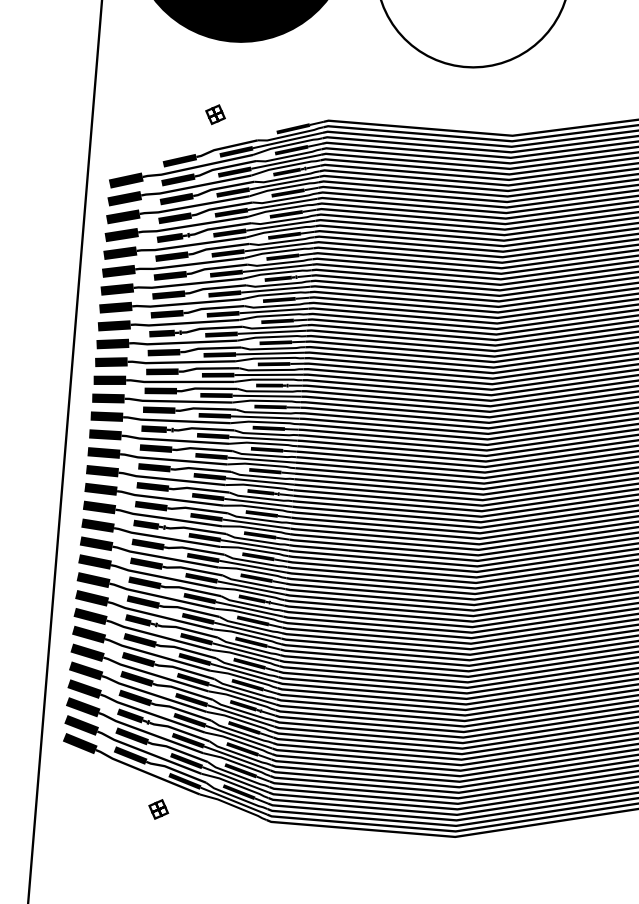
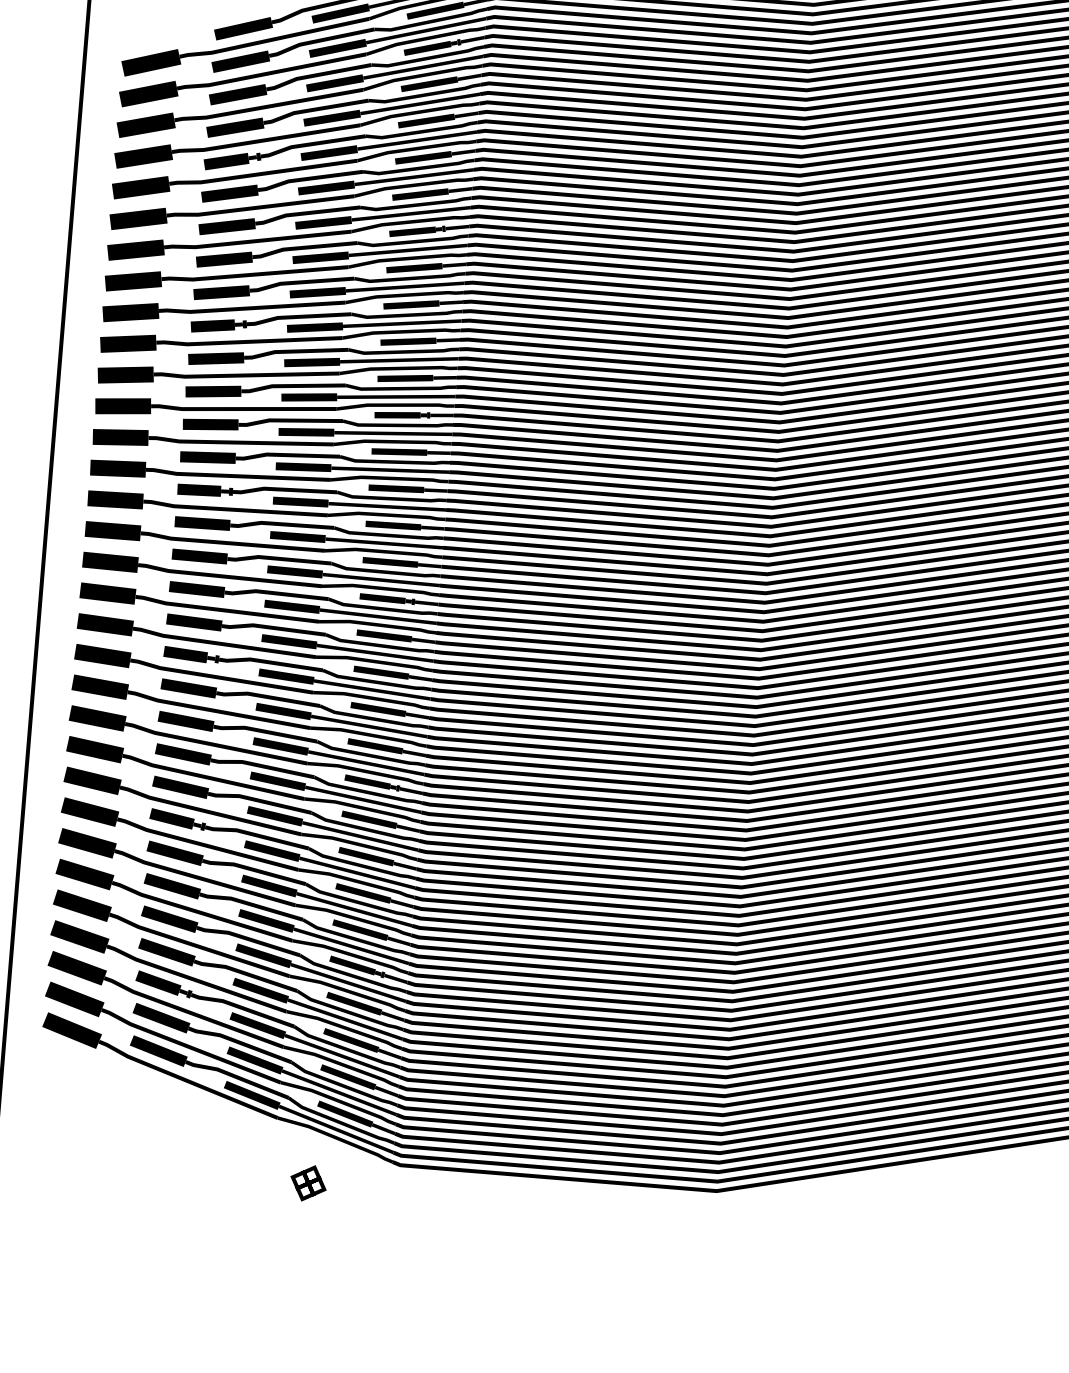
part: (158, 809) -> (308, 1183), moved

